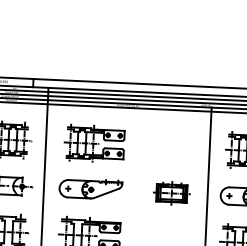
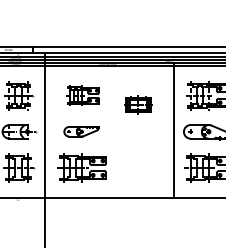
part: (94, 143) -> (82, 95), size x0.7
part: (90, 189) -> (81, 131), size x0.7
part: (171, 192) -> (138, 104), moved

